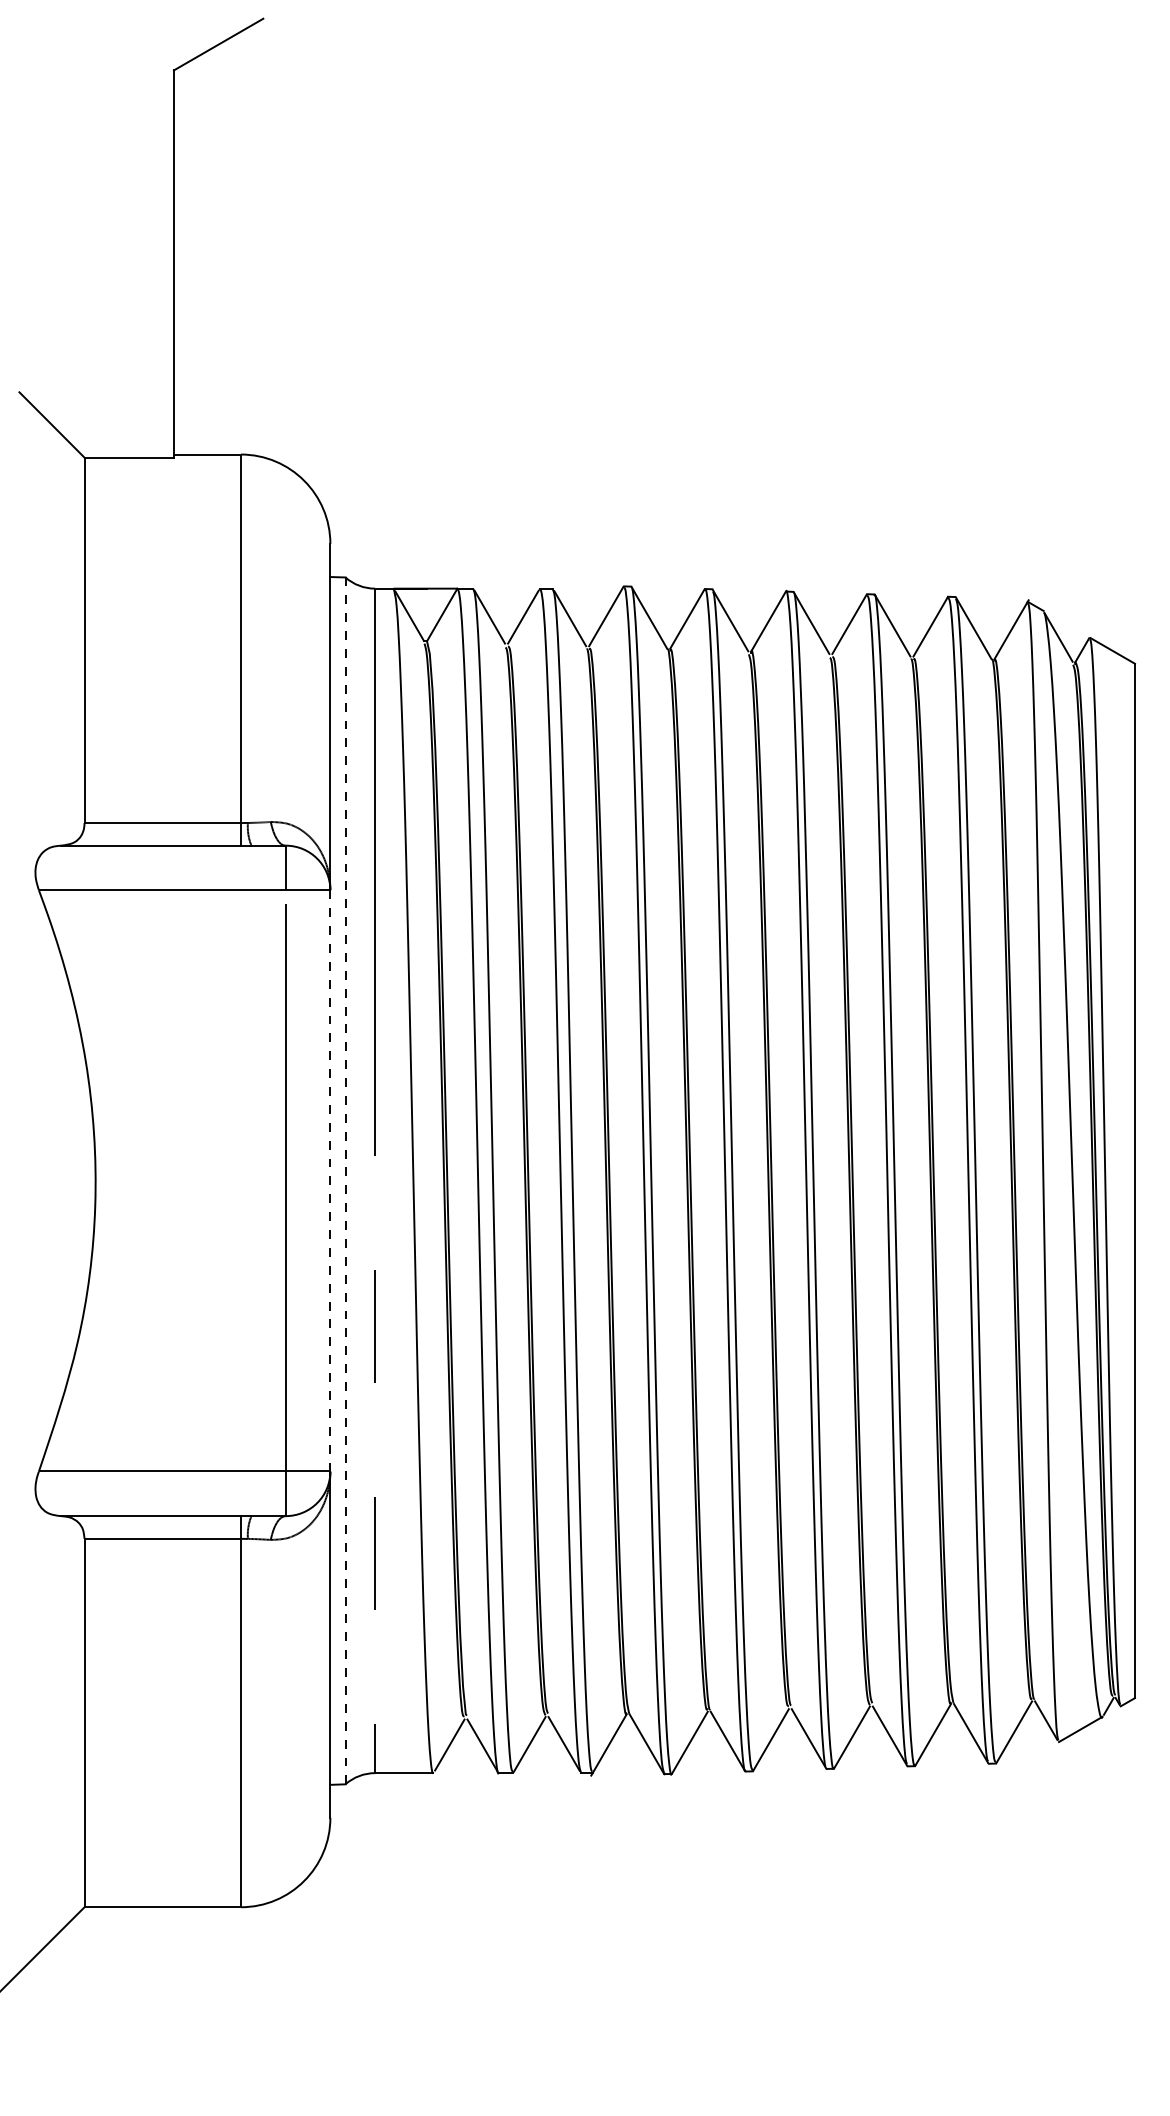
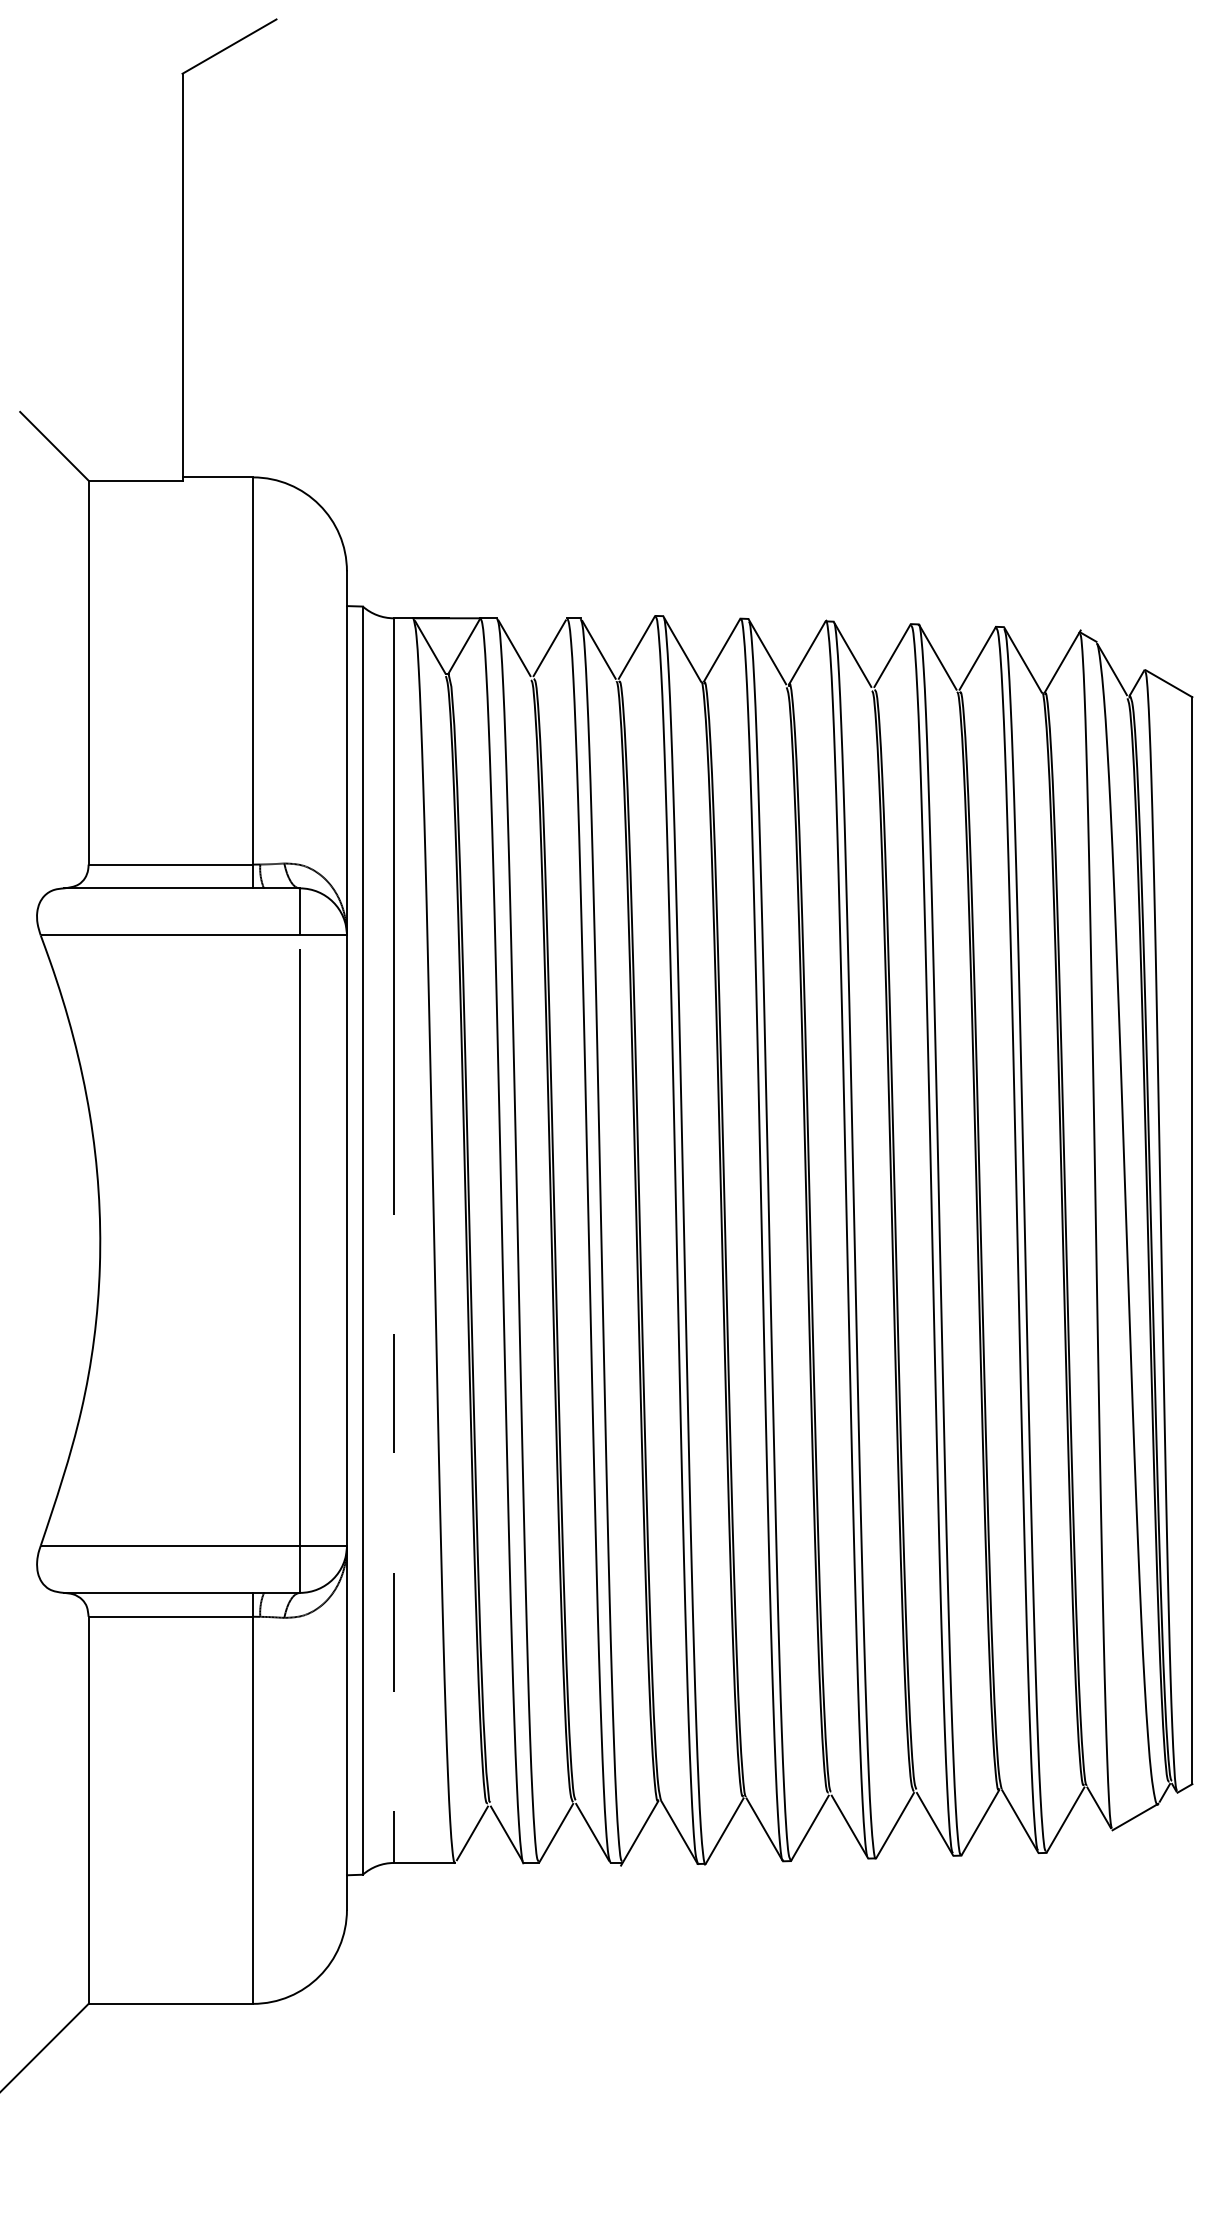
line: (330, 1180) -> (347, 1240), dashed -> solid
line: (345, 1180) -> (362, 1240), dashed -> solid

